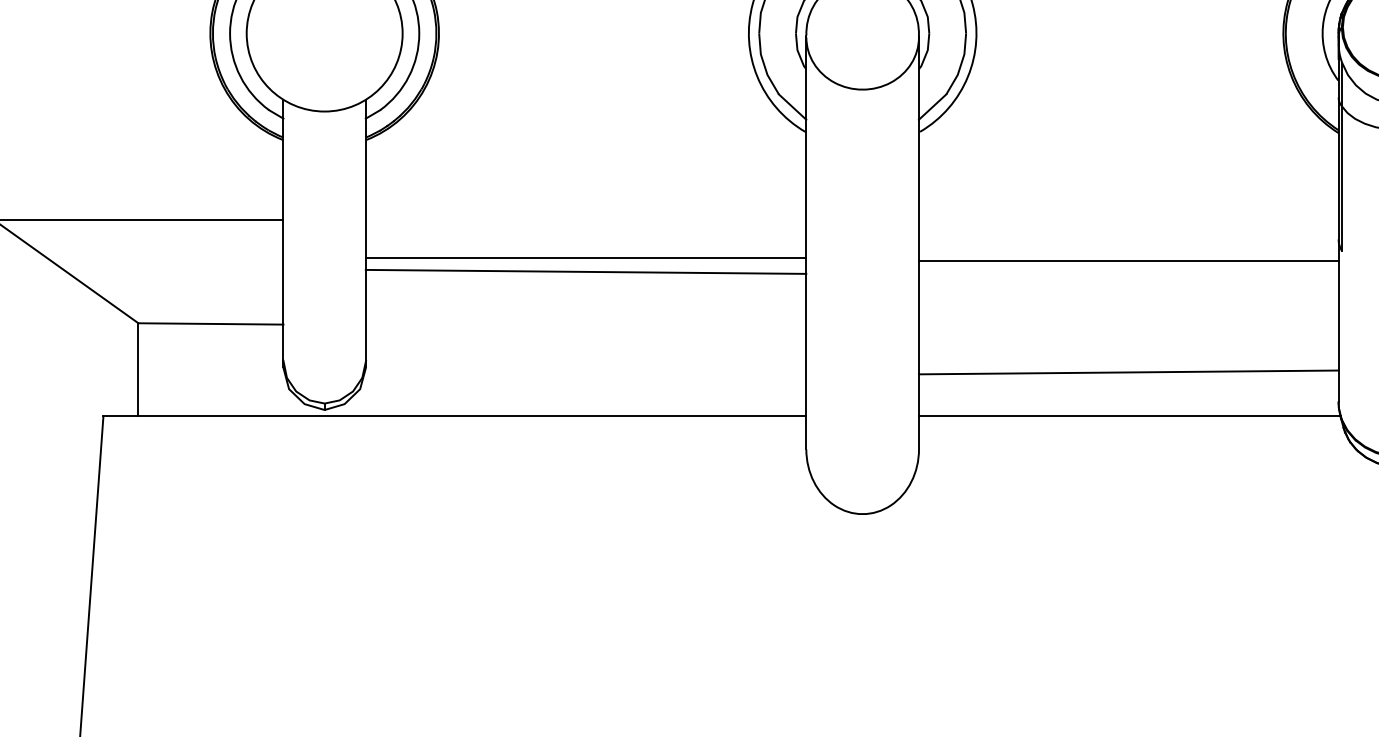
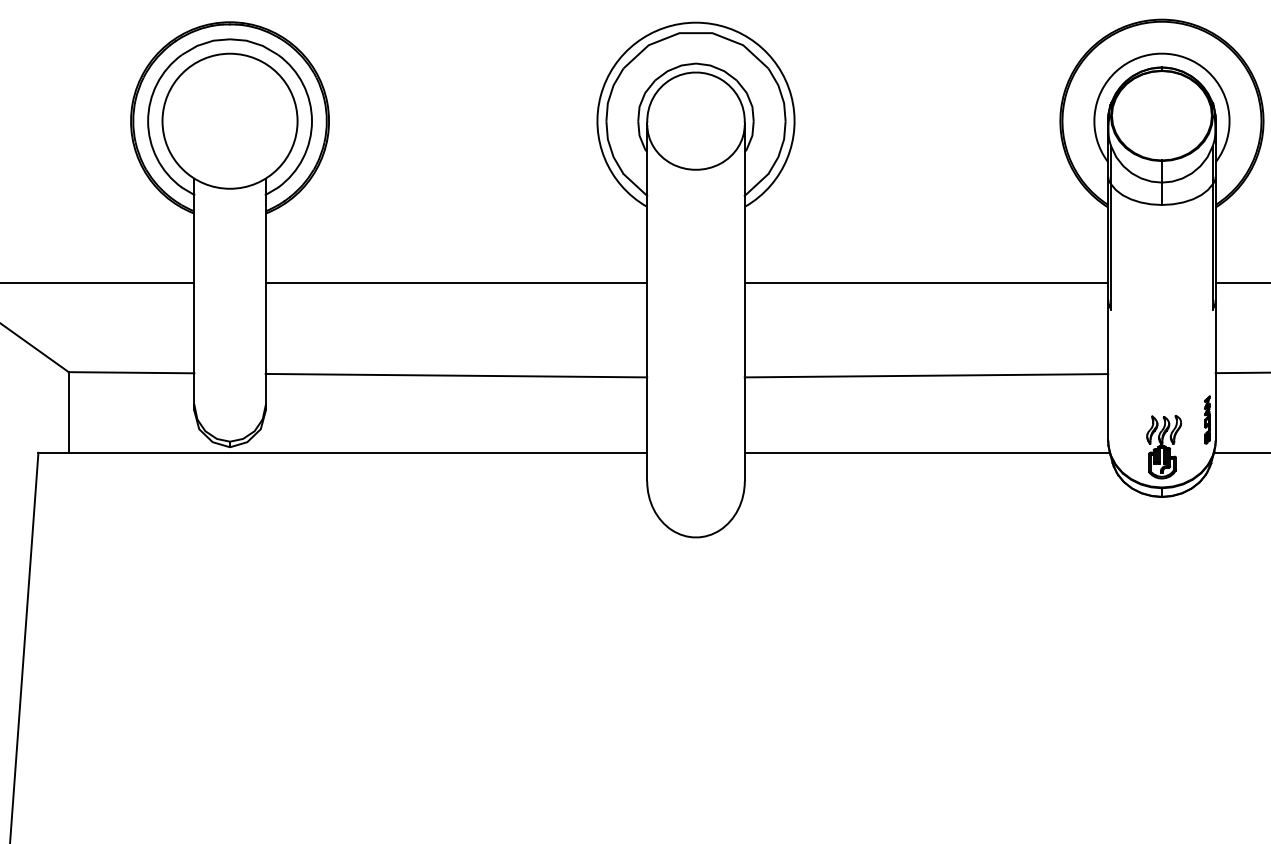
line: (586, 257) -> (456, 282), moved
line: (1128, 261) -> (926, 282), moved
line: (586, 271) -> (456, 375), moved
line: (1128, 372) -> (926, 375), moved

